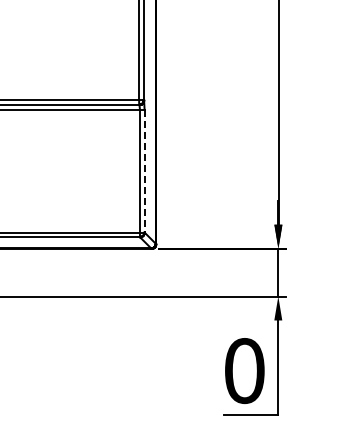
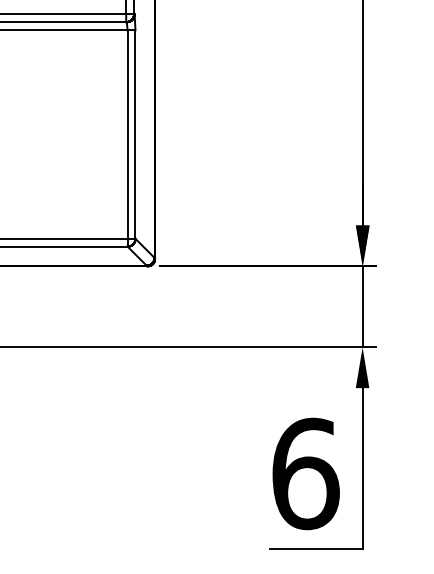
line: (144, 171) -> (135, 135), dashed -> solid
text: (244, 370) -> (305, 473), 0 -> 6

